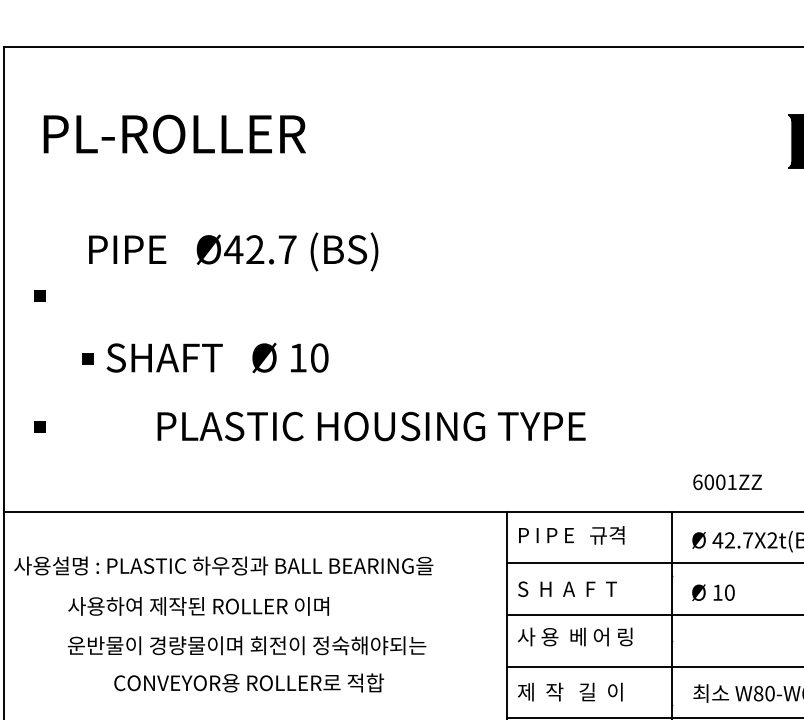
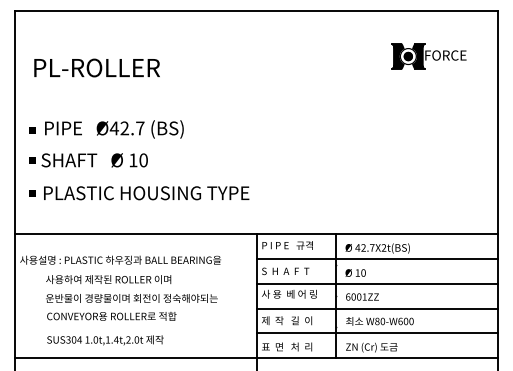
text: (173, 133) -> (96, 67), moved
text: (233, 251) -> (114, 129), moved
part: (204, 358) -> (88, 160), moved
text: (371, 427) -> (146, 193), moved
text: (727, 481) -> (362, 296), moved
text: (248, 683) -> (111, 316), moved

